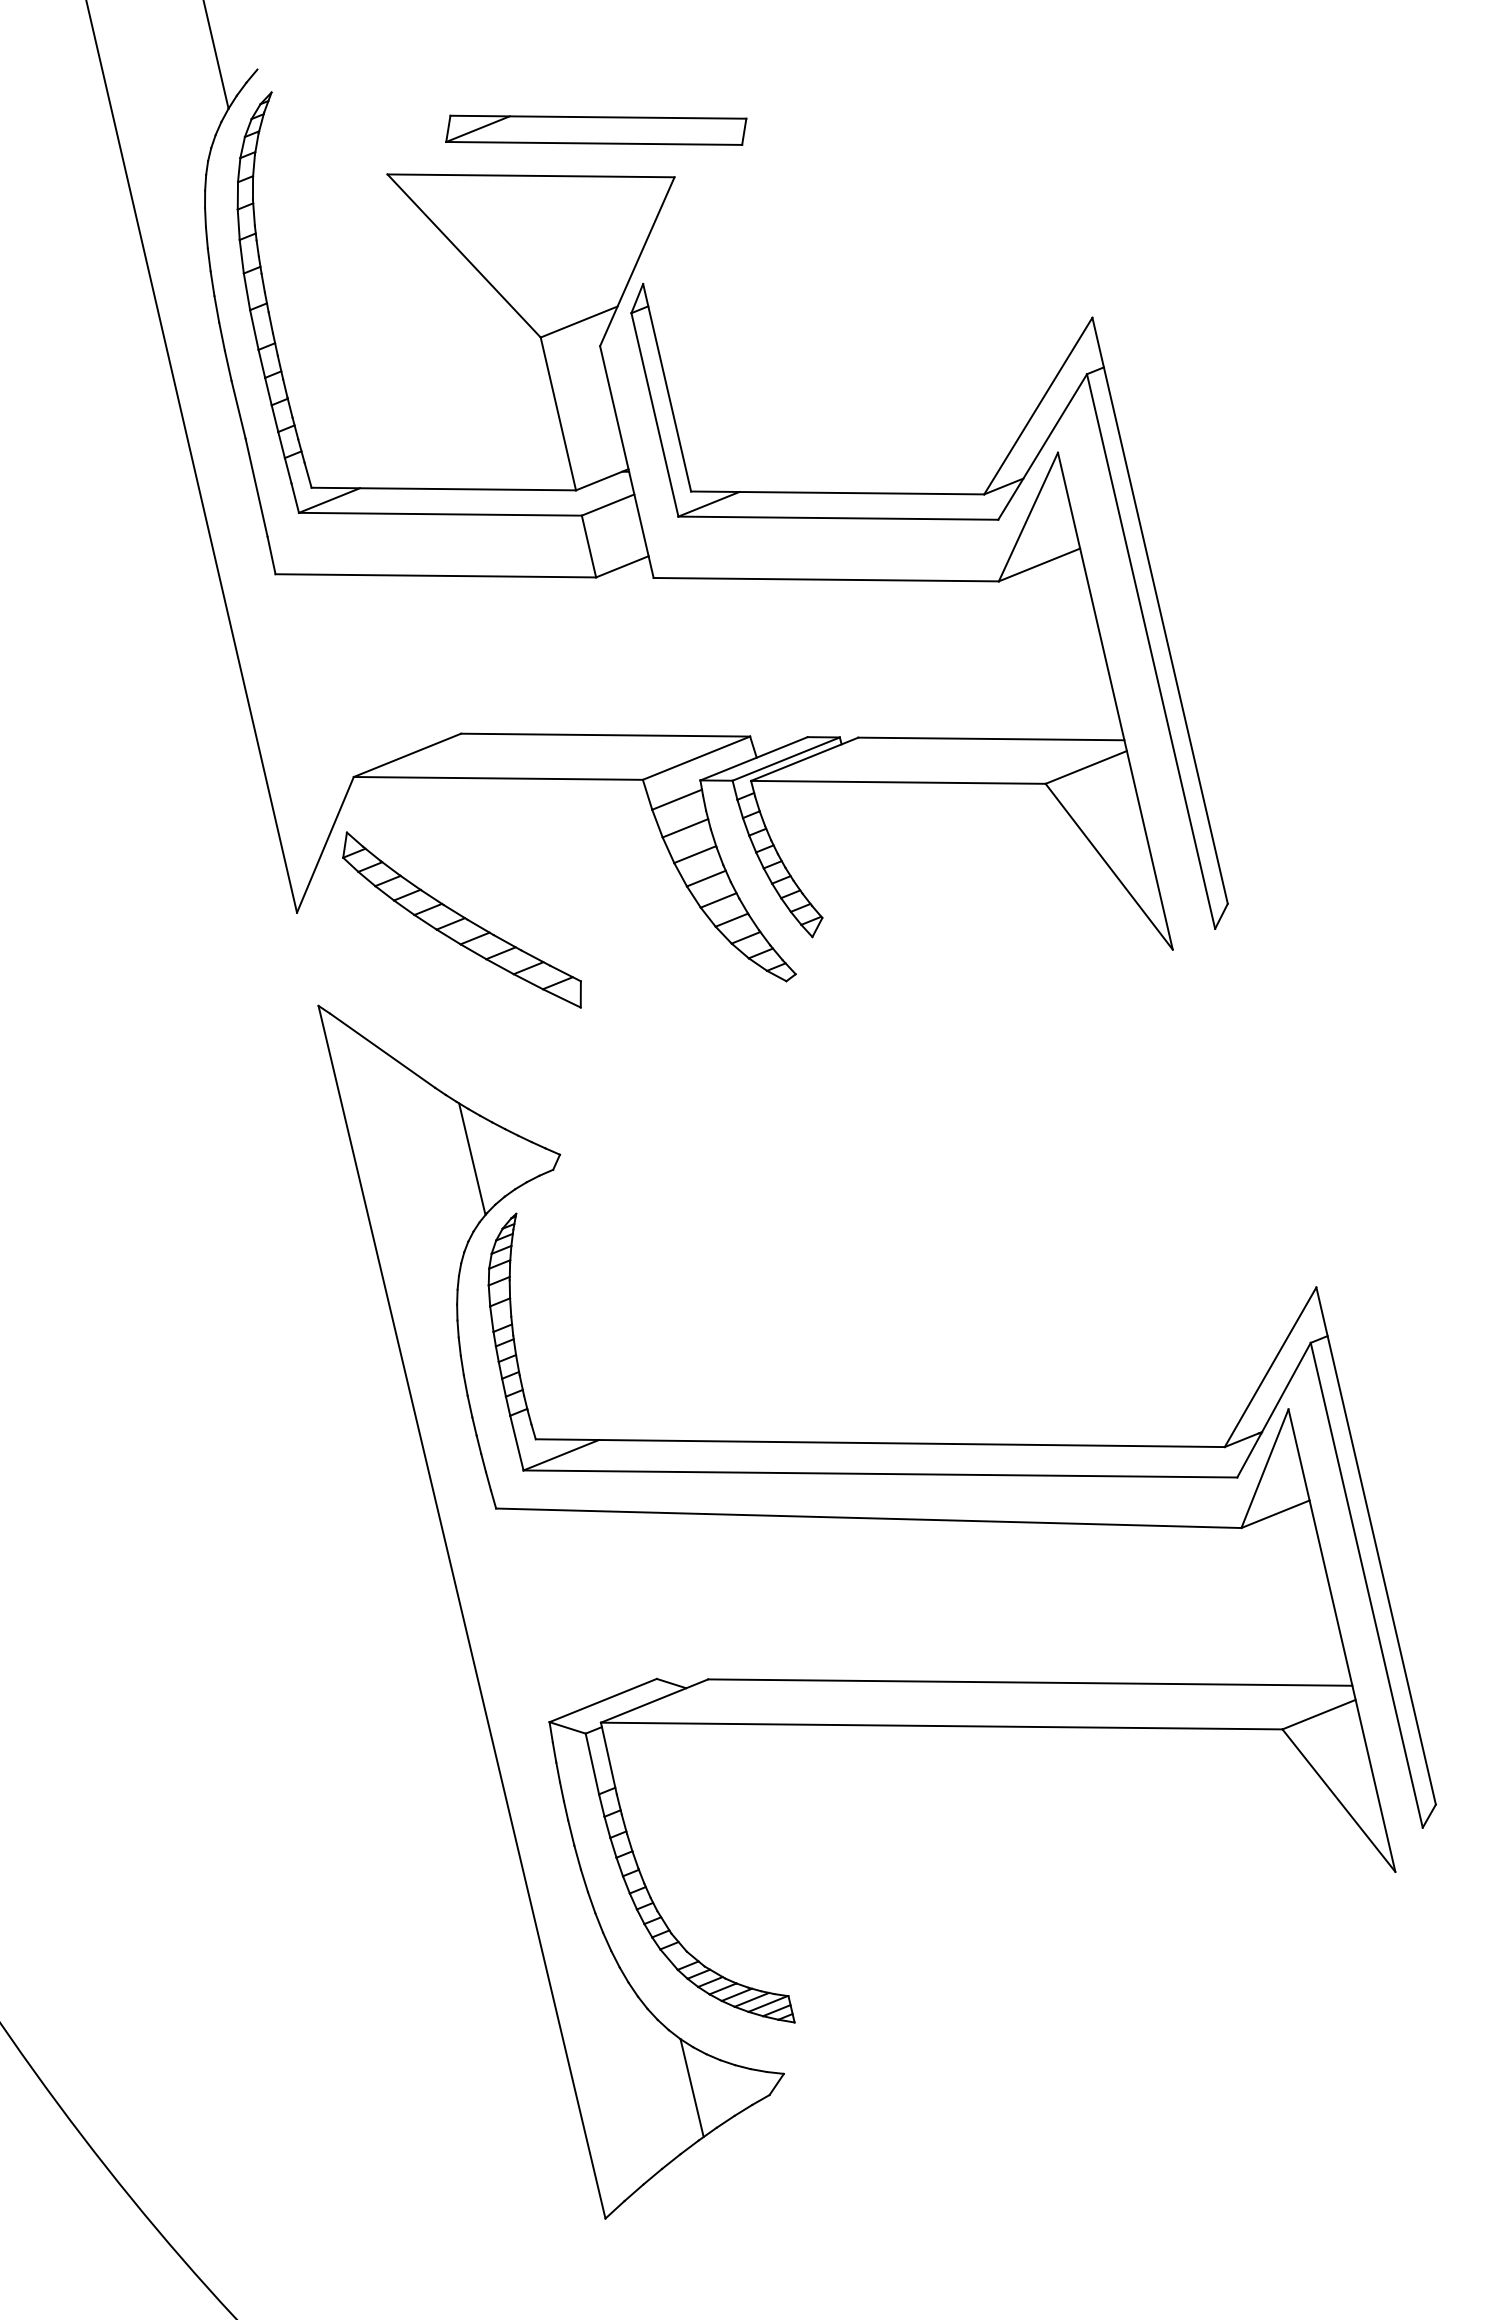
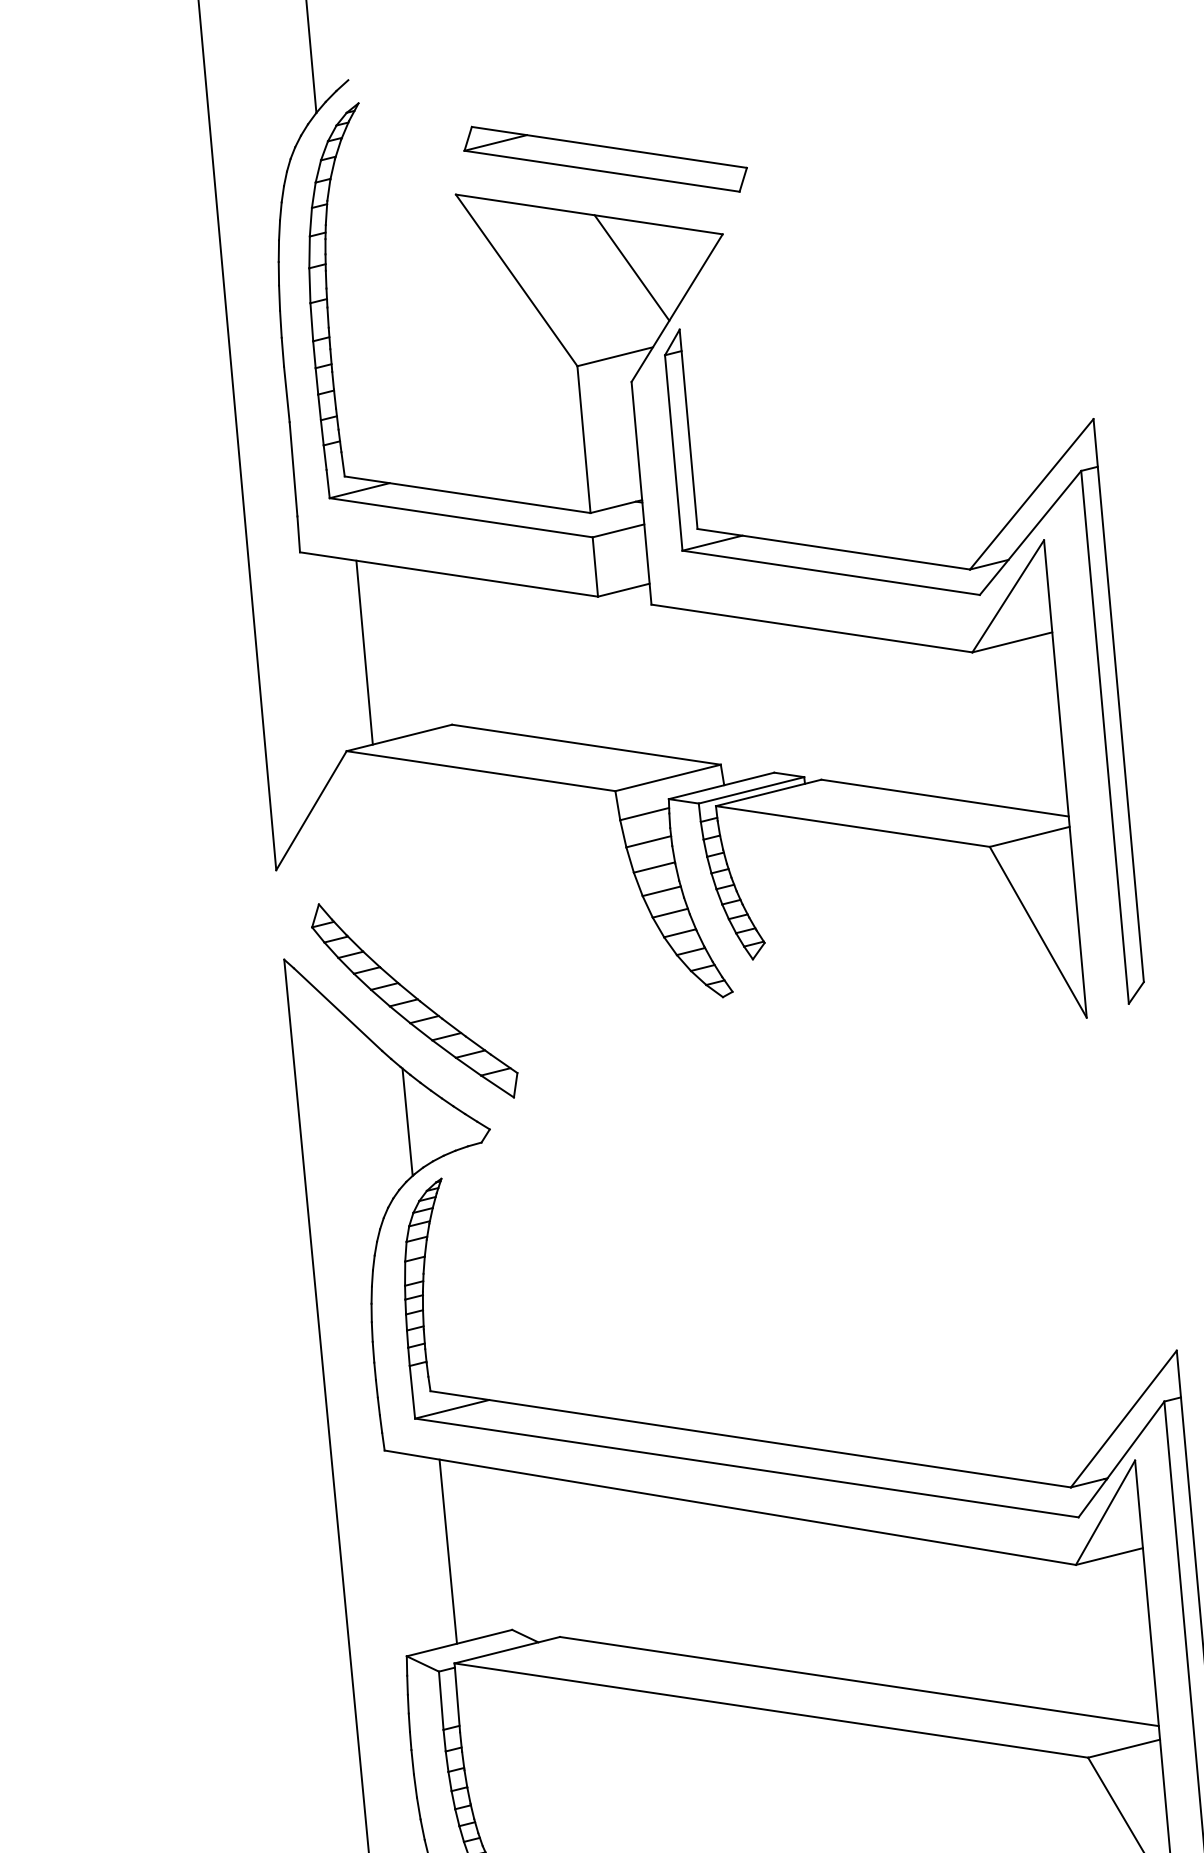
part: (596, 129) -> (606, 158), moved
line: (583, 225) -> (631, 267), added
line: (358, 670) -> (364, 652), added
part: (461, 919) -> (414, 1000), moved
line: (577, 1605) -> (447, 1551), added

